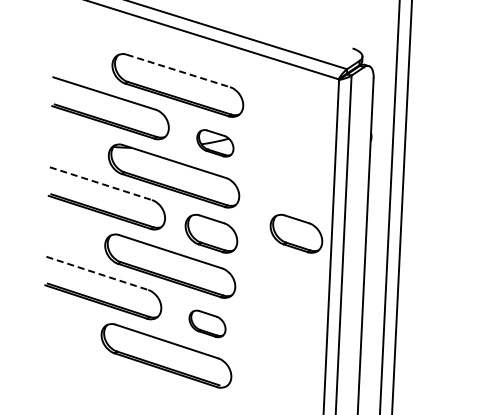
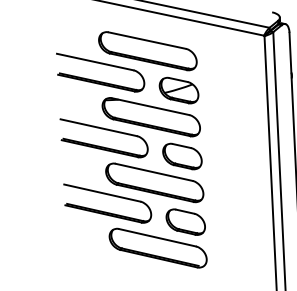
line: (178, 71) -> (147, 41), dashed -> solid
part: (215, 143) -> (179, 90), size x1.43
line: (100, 183) -> (98, 127), dashed -> solid
part: (296, 233) -> (244, 150), removed
line: (97, 273) -> (102, 193), dashed -> solid
part: (207, 323) -> (185, 221), size x1.43

